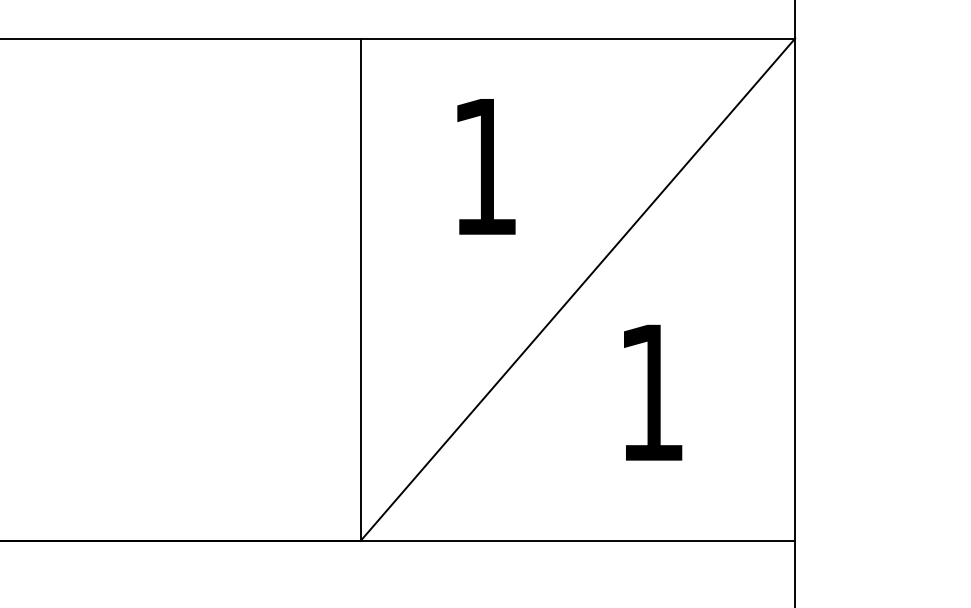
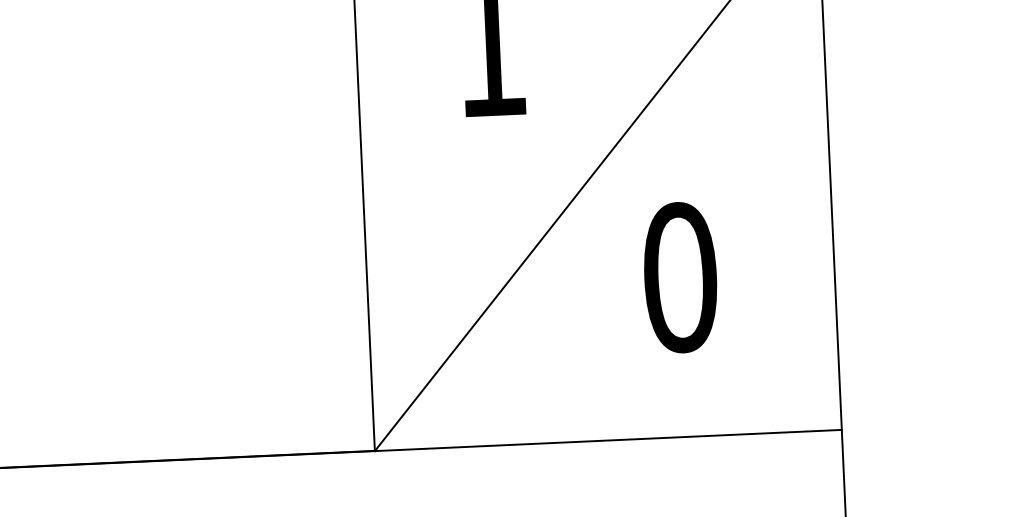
text: (651, 392) -> (680, 277), 1 -> 0

